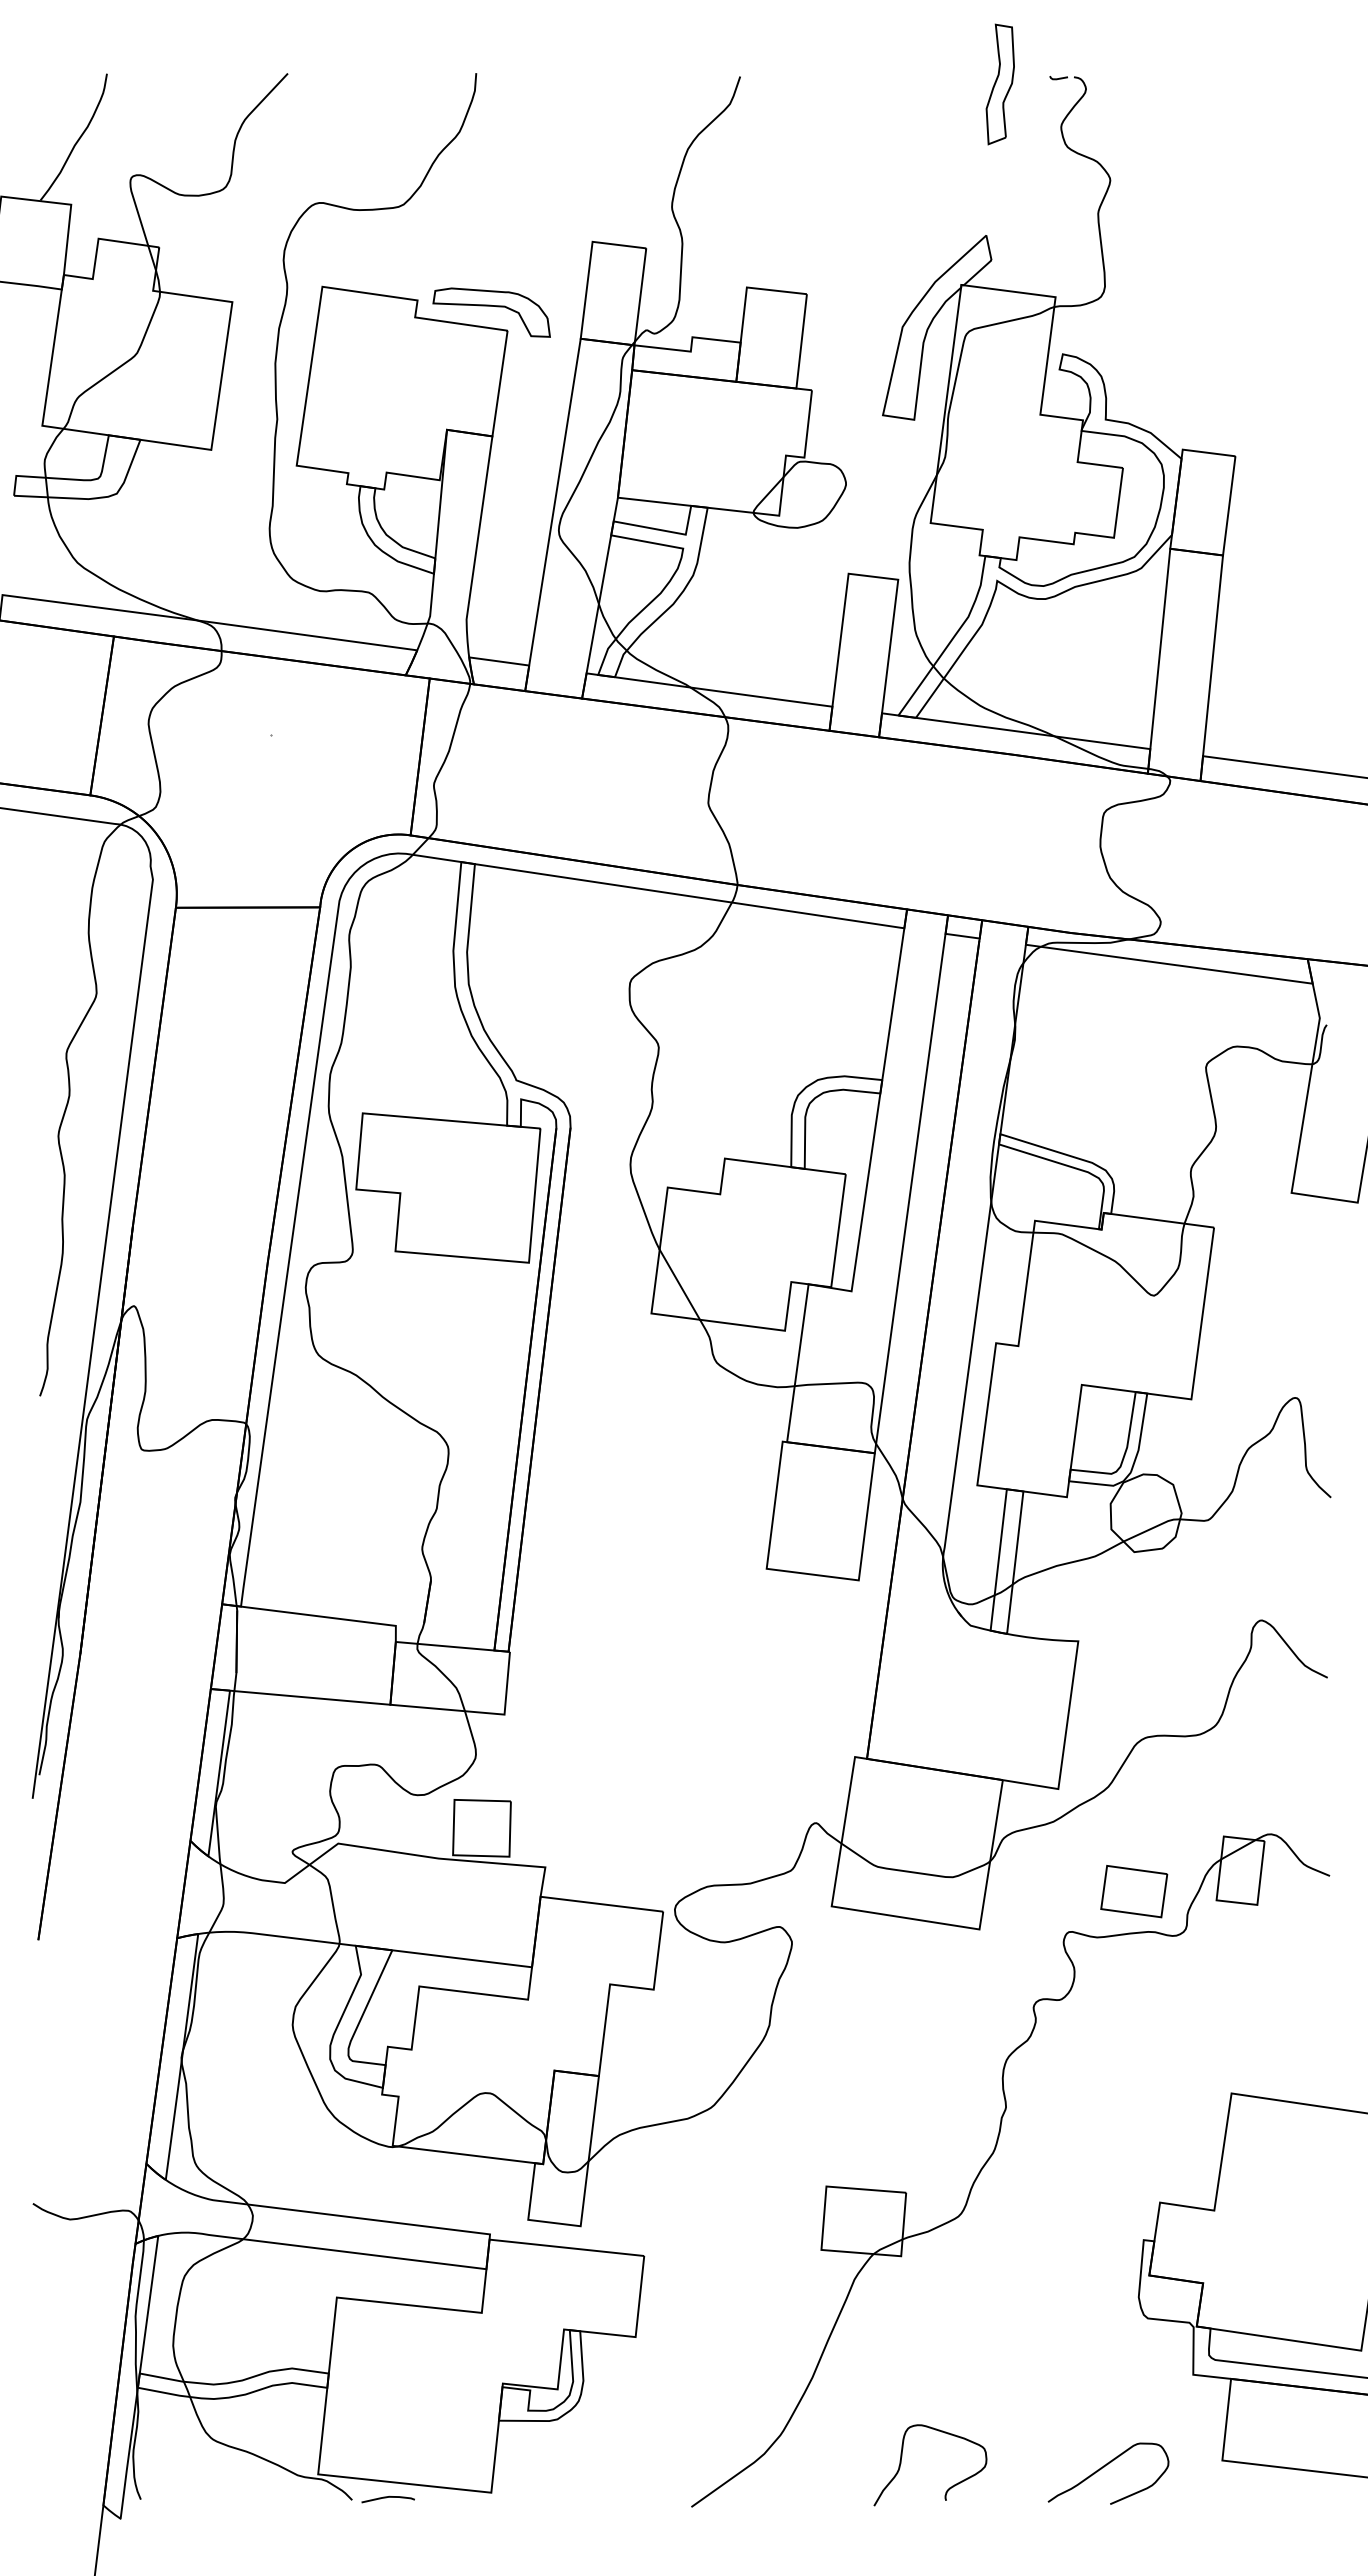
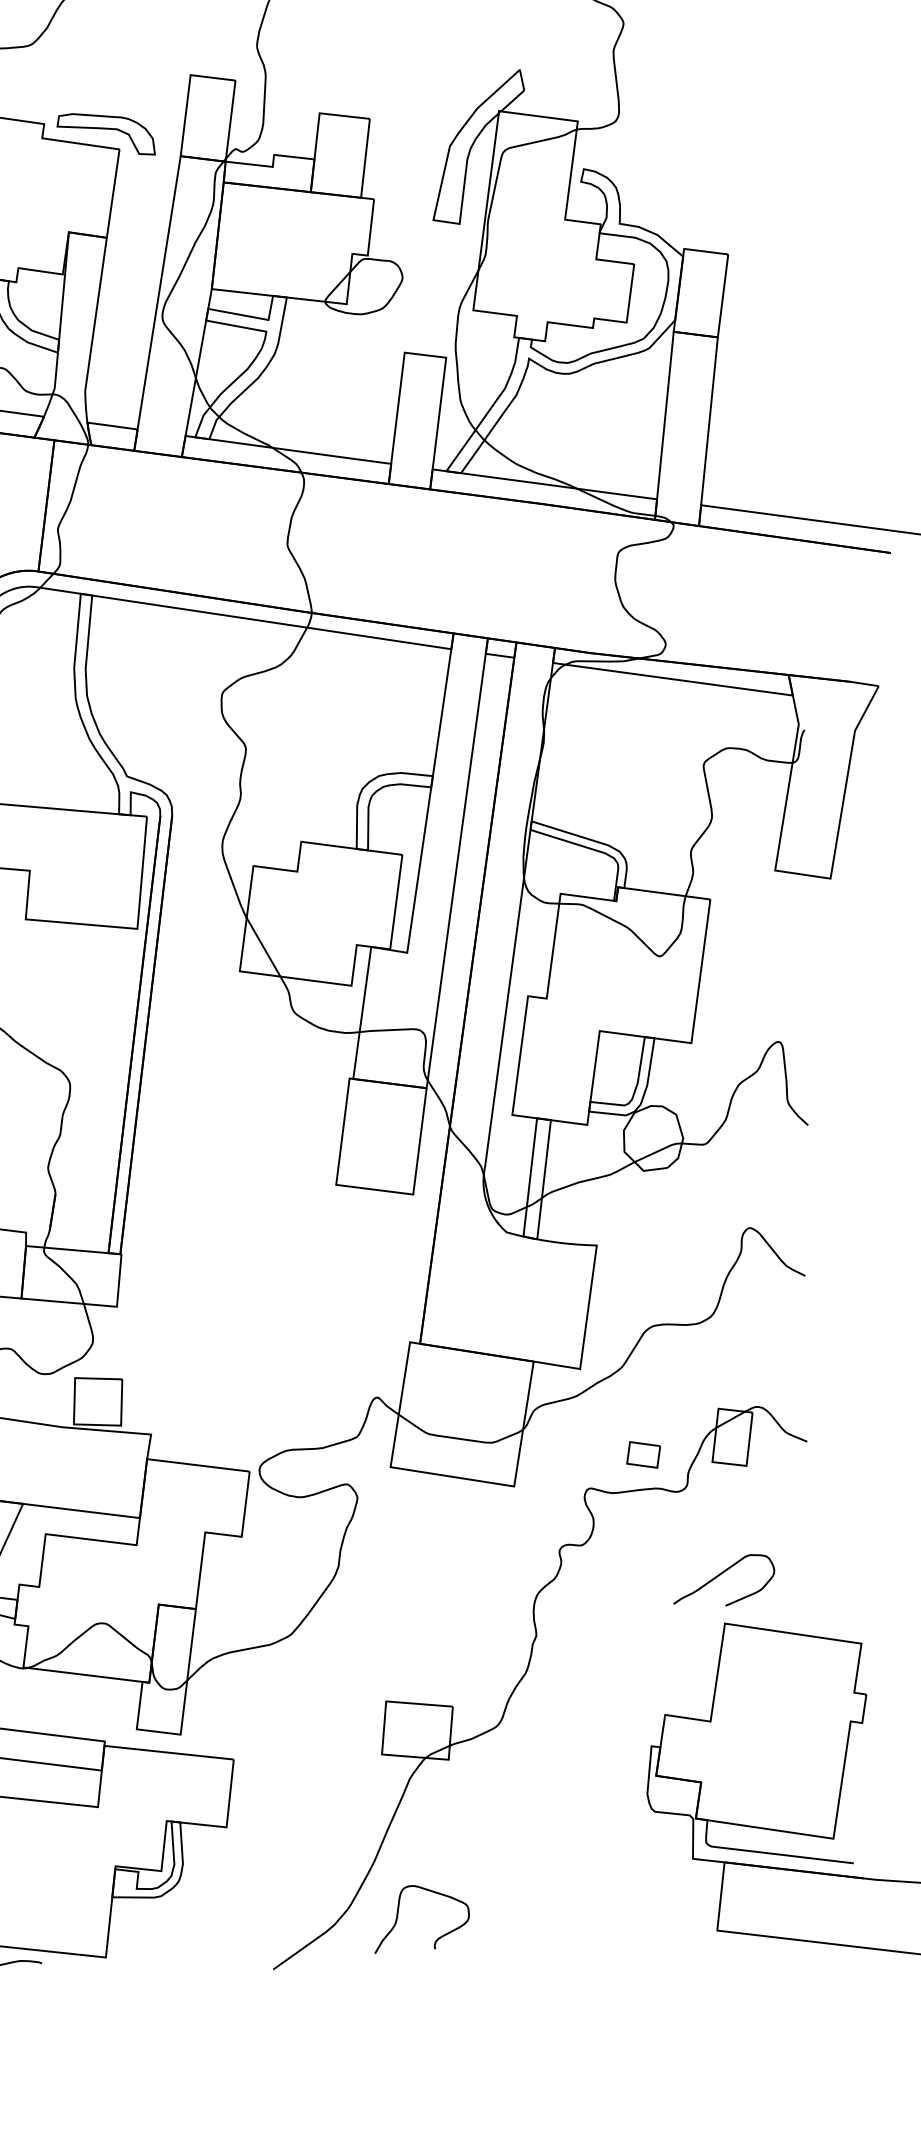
part: (1134, 1891) -> (643, 1454), size x0.6
curve: (901, 2463) -> (397, 1918), moved
curve: (1104, 2467) -> (720, 1575), moved

